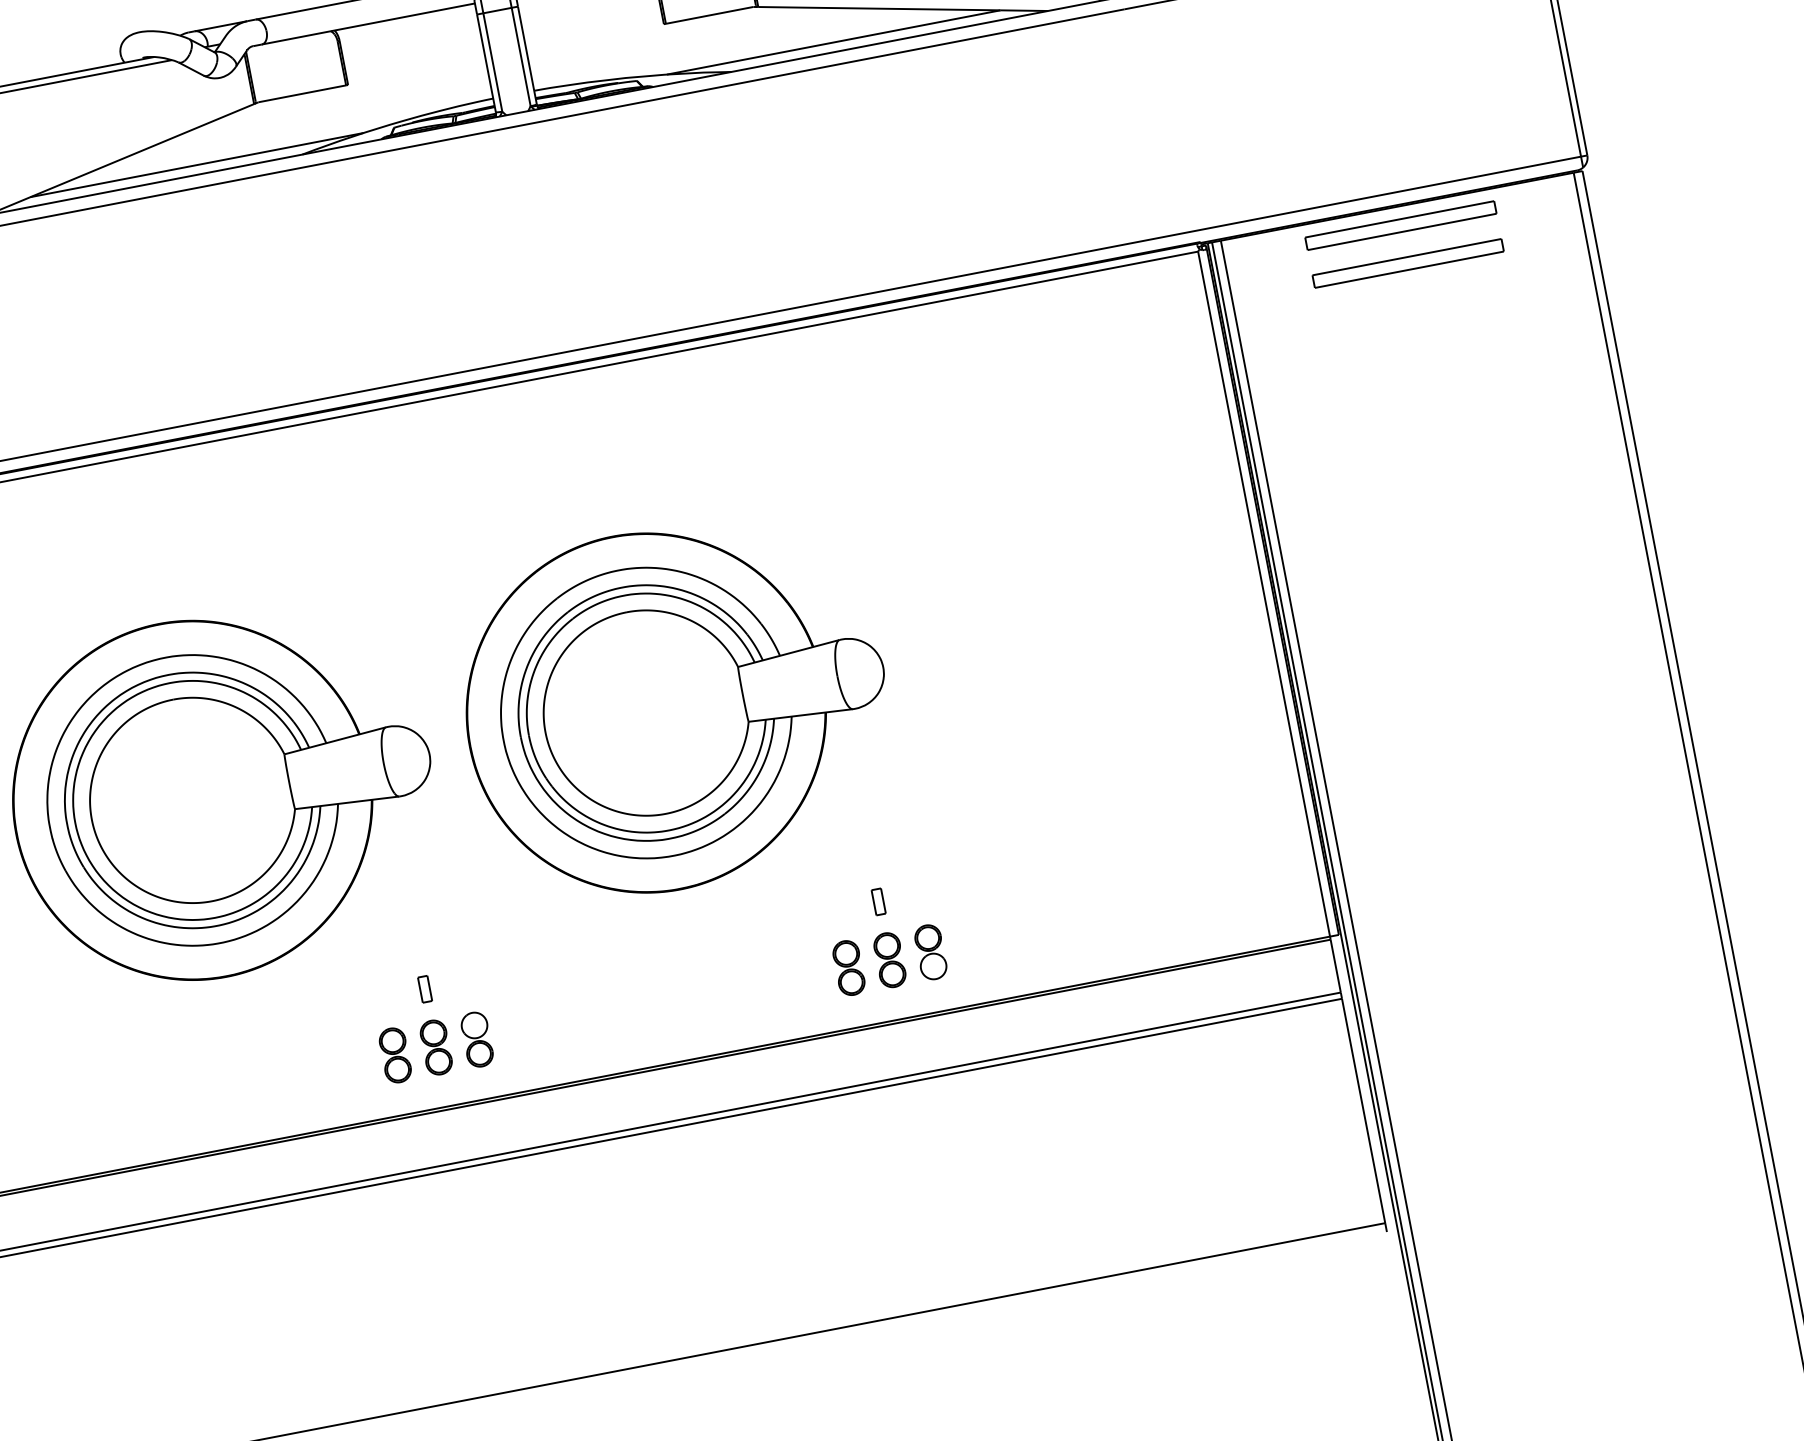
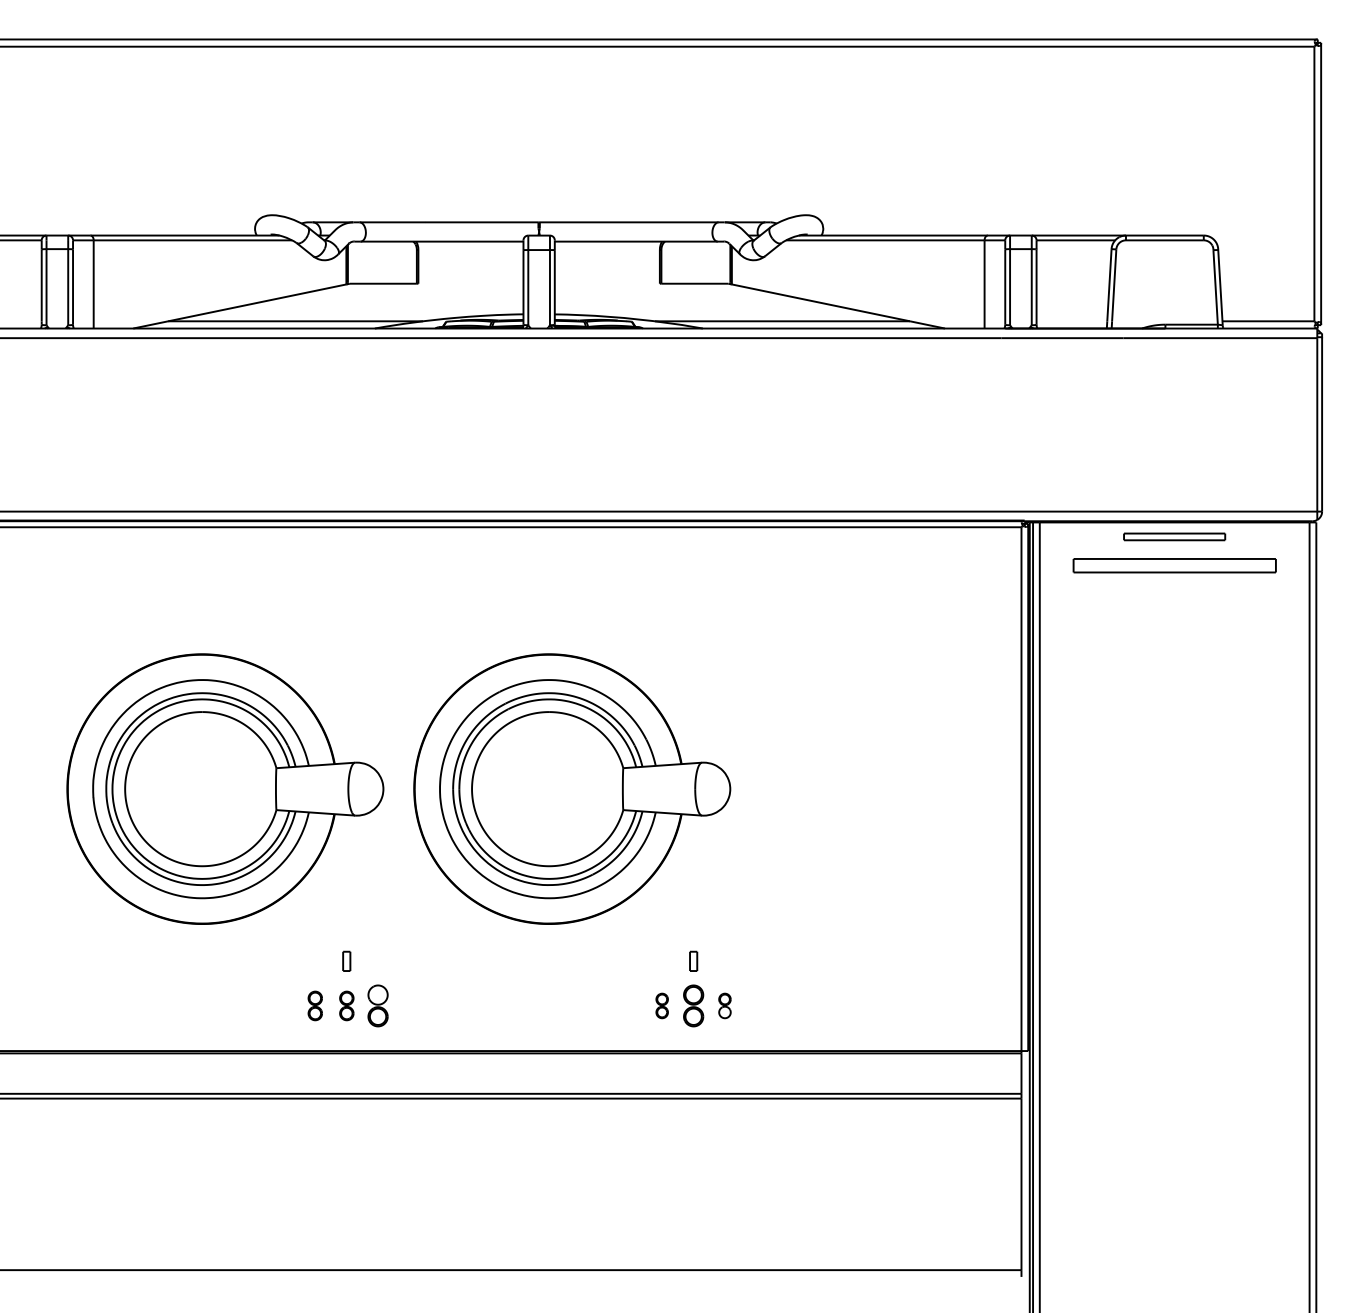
part: (1400, 225) -> (1174, 536), size x0.7
part: (1407, 263) -> (1174, 565), size x1.4
part: (930, 951) -> (724, 1005), size x0.6
part: (847, 967) -> (661, 1005), size x0.6
part: (435, 1047) -> (346, 1005), size x0.7
part: (394, 1055) -> (314, 1005), size x0.7

